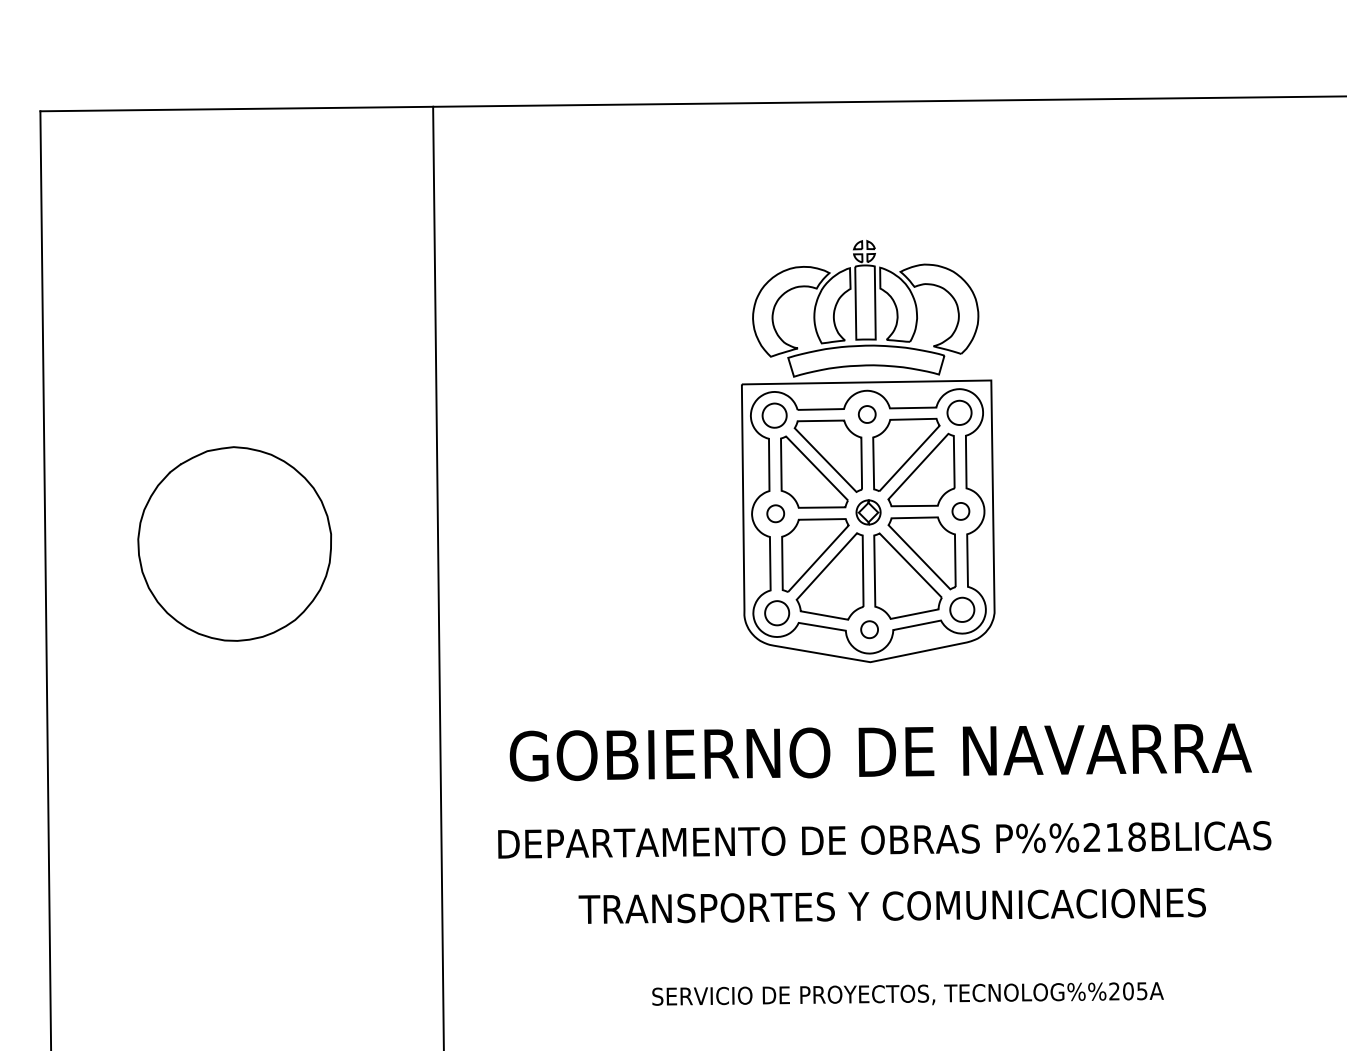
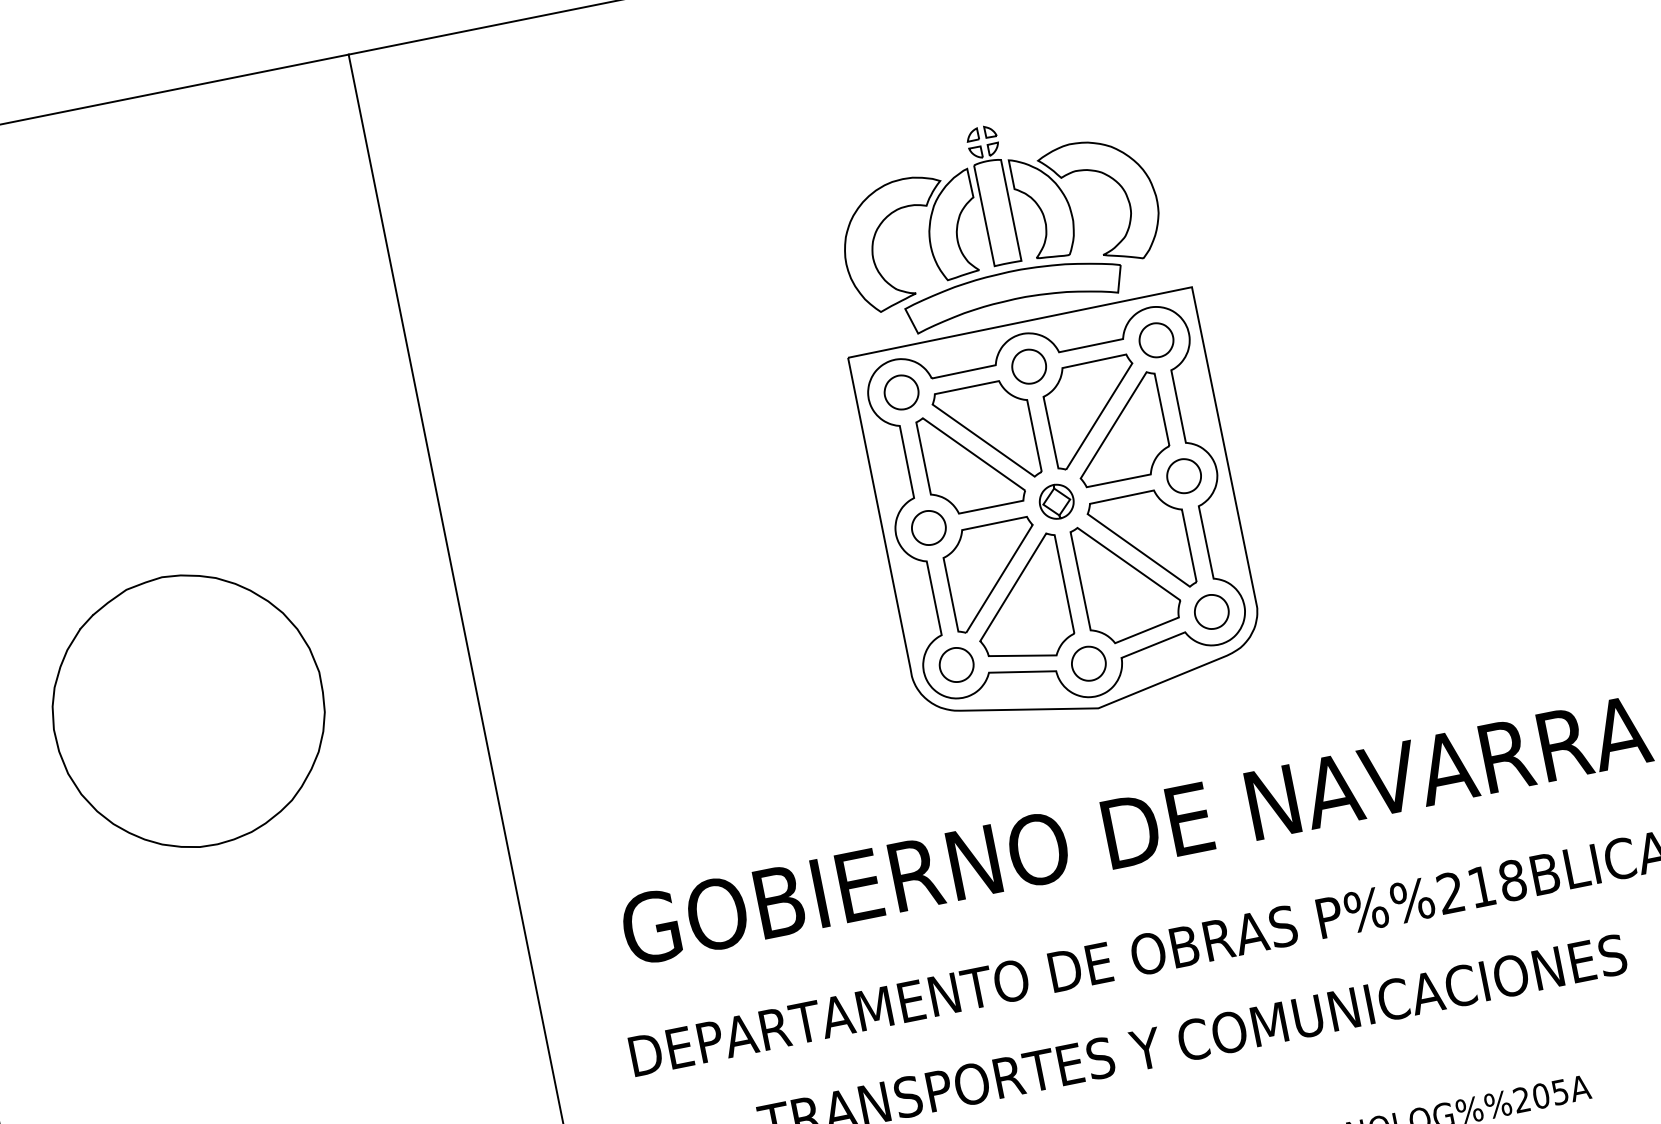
part: (867, 414) -> (1029, 366), size x1.43
part: (960, 511) -> (1183, 476), size x1.43
part: (775, 513) -> (928, 527), size x1.43
part: (869, 629) -> (1088, 663), size x1.43

